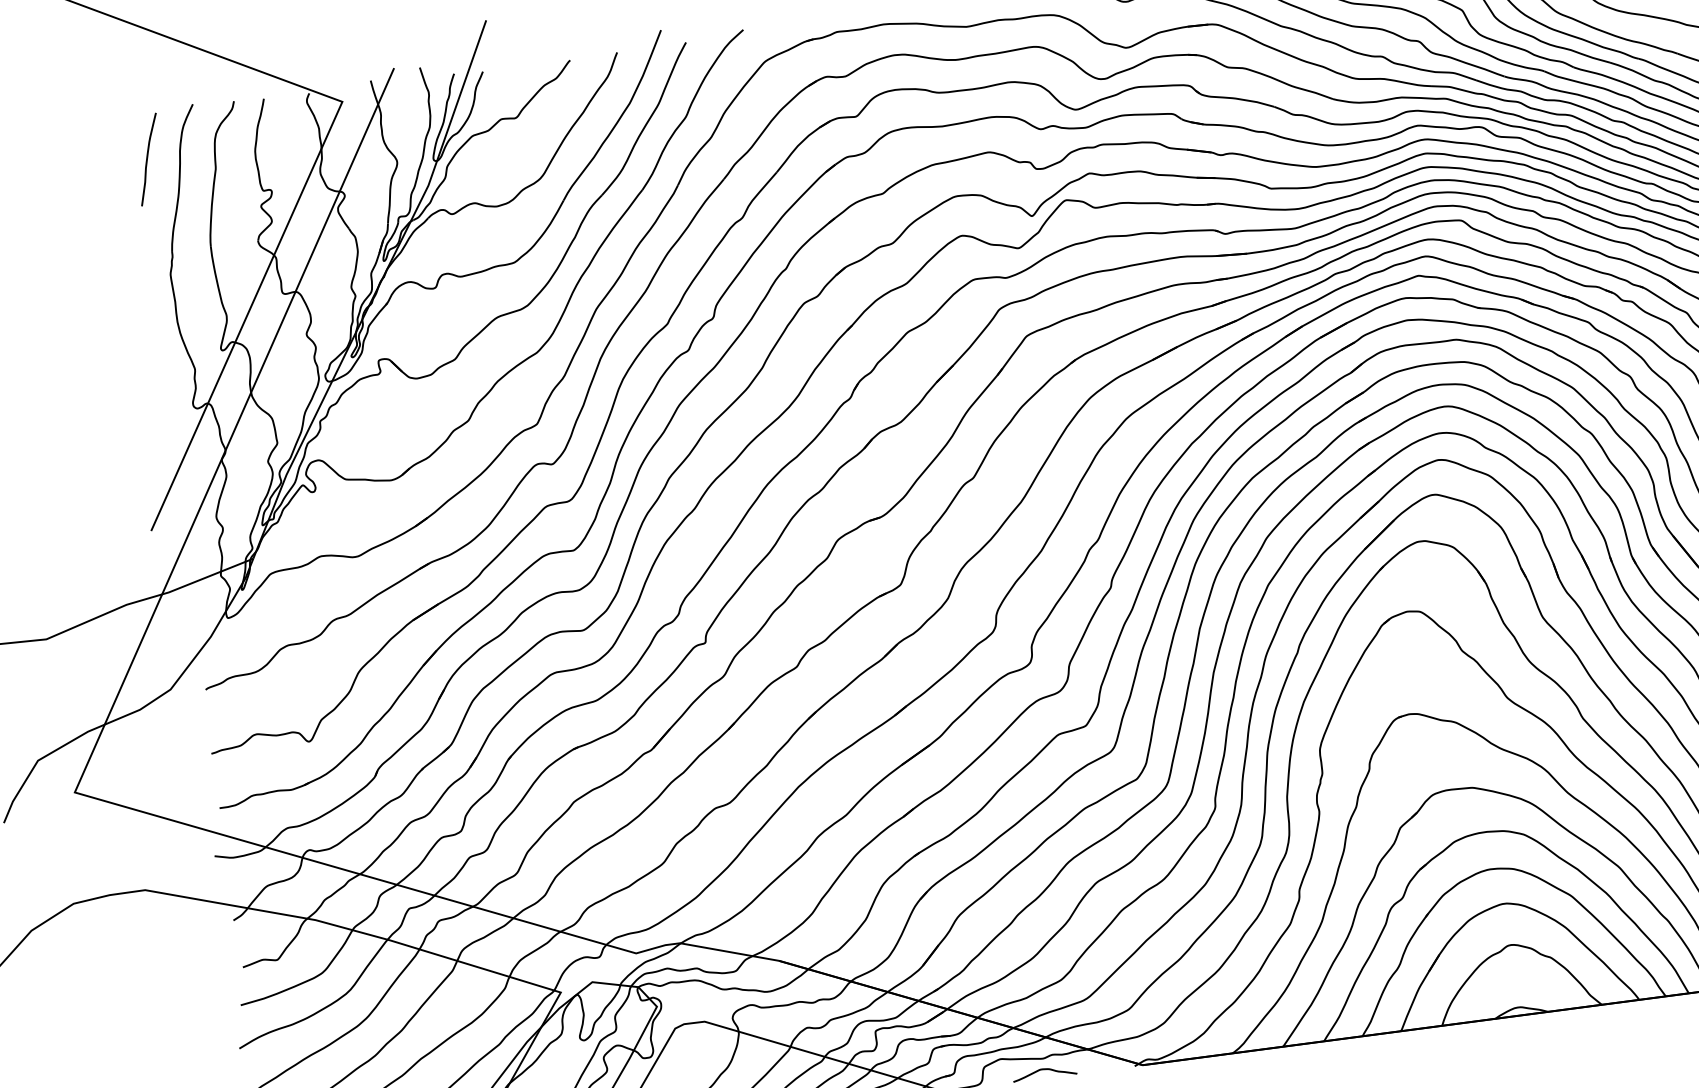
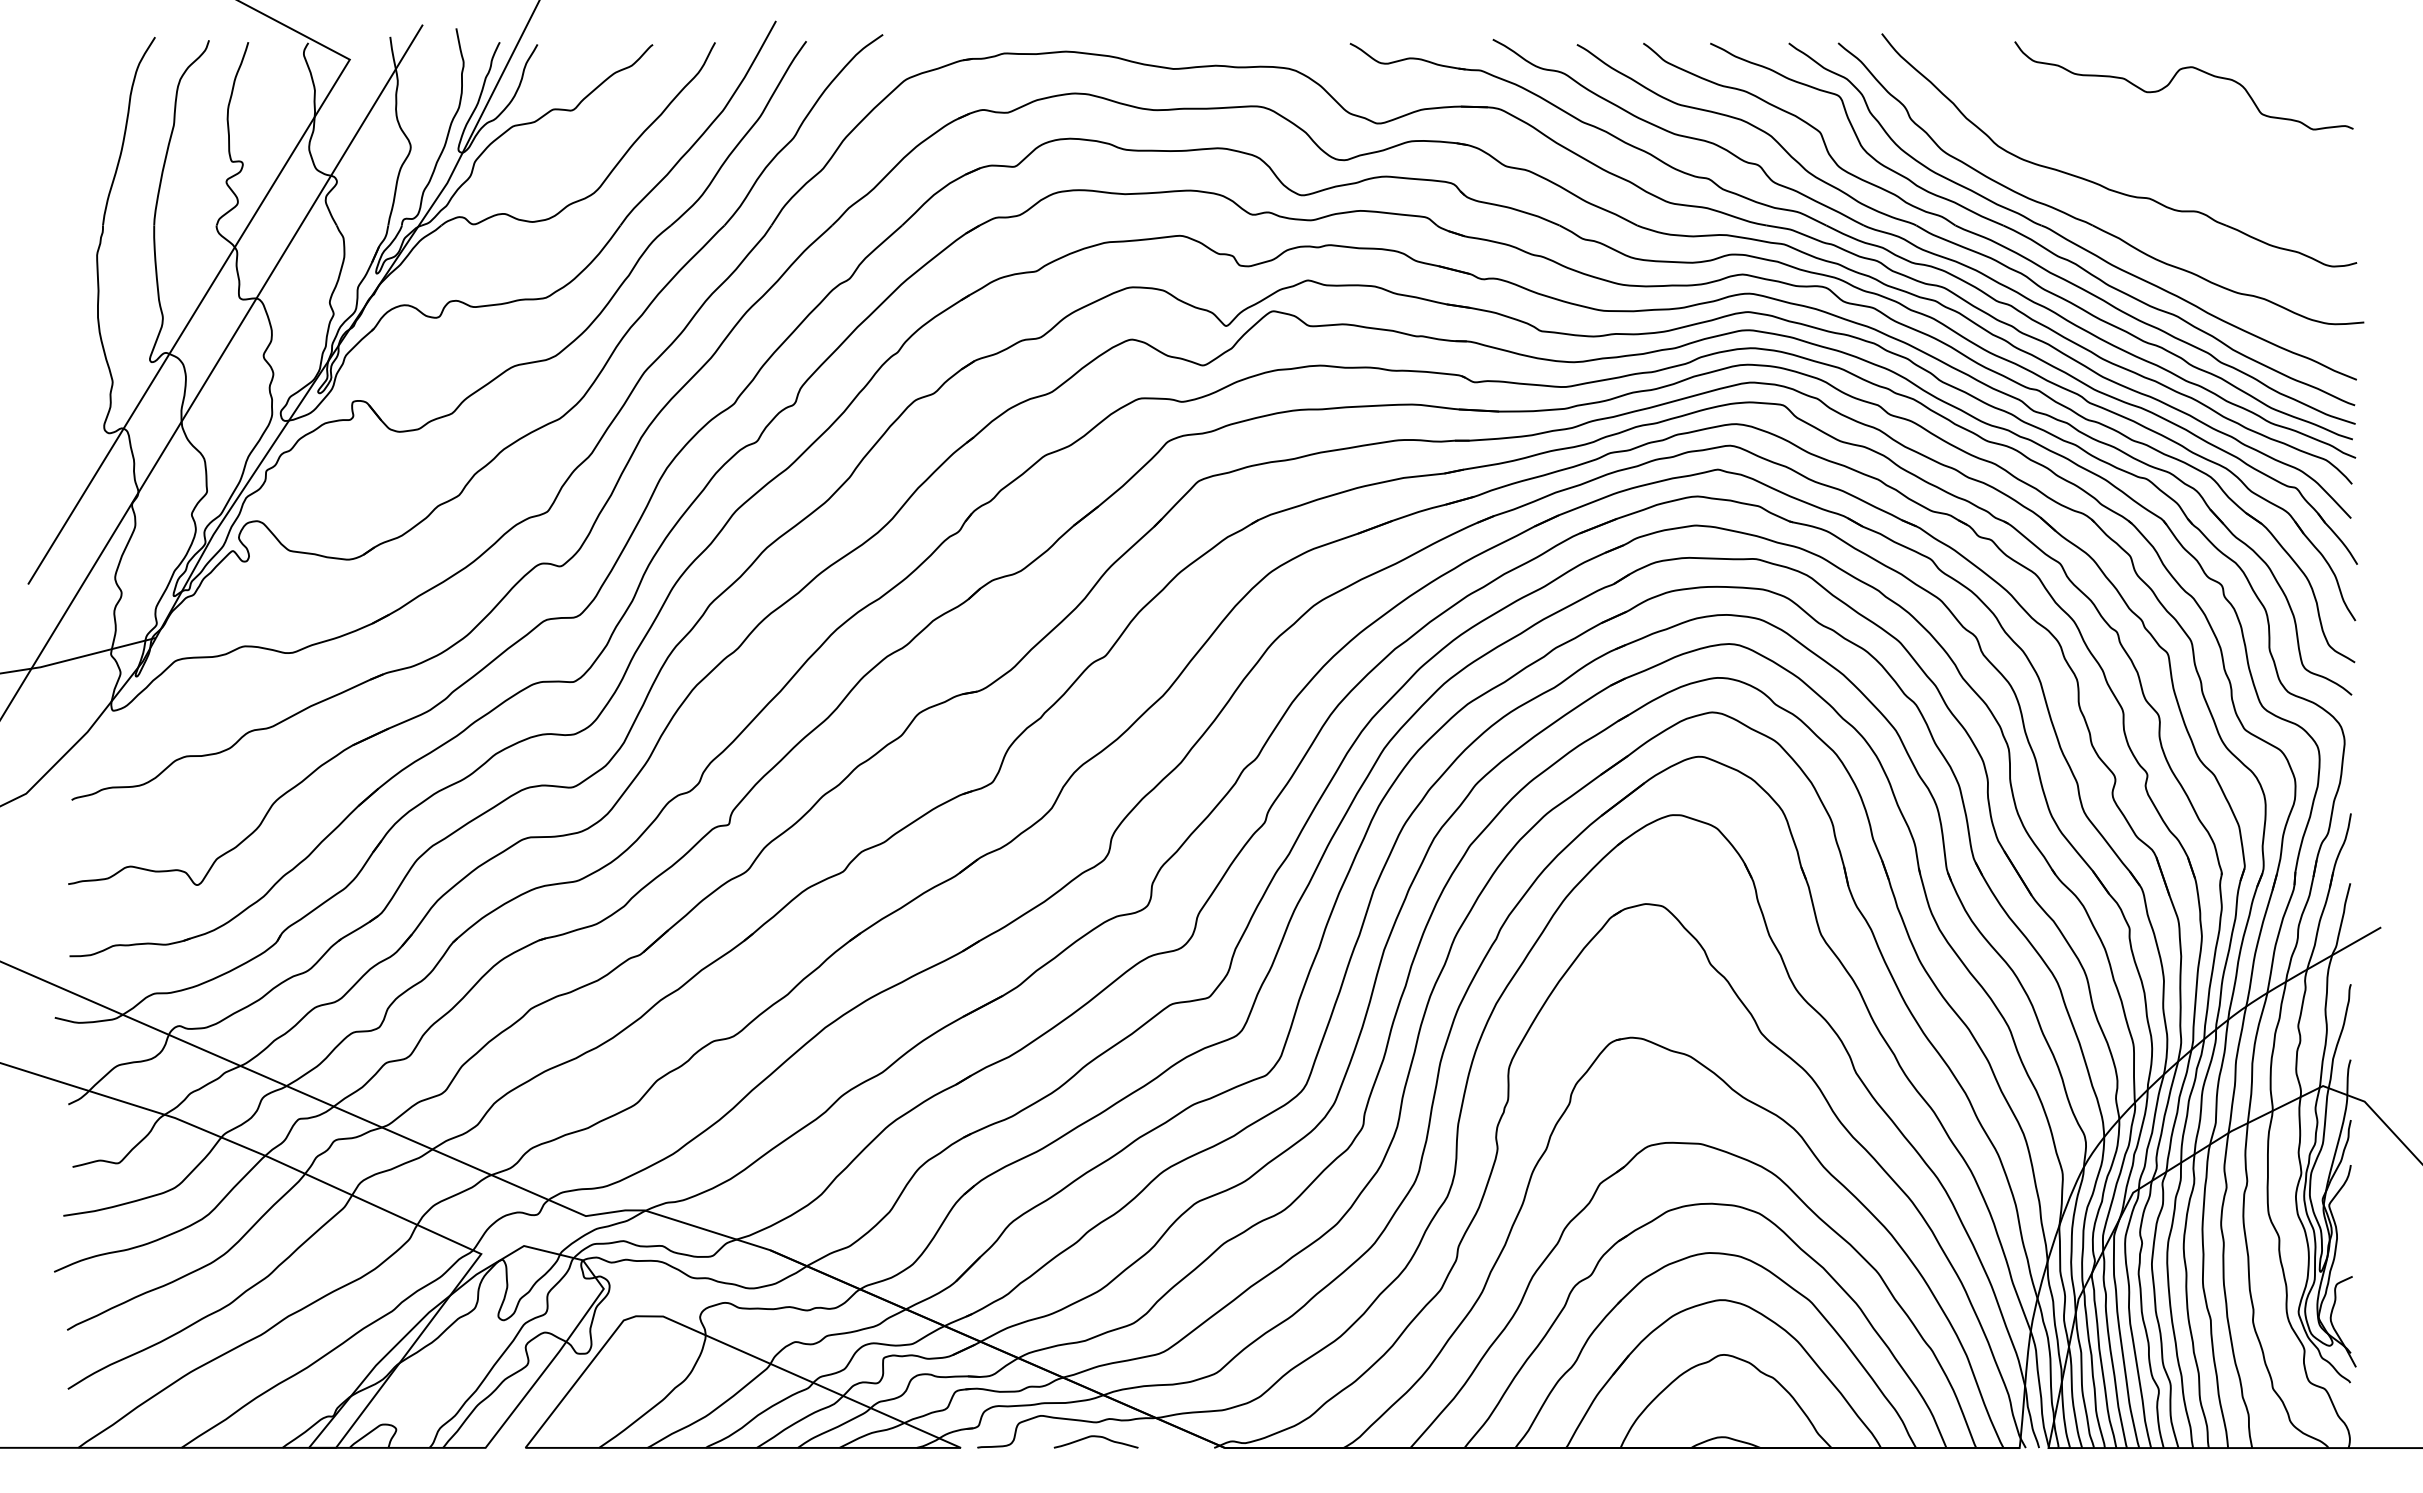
curve: (147, 158) -> (87, 100), removed

